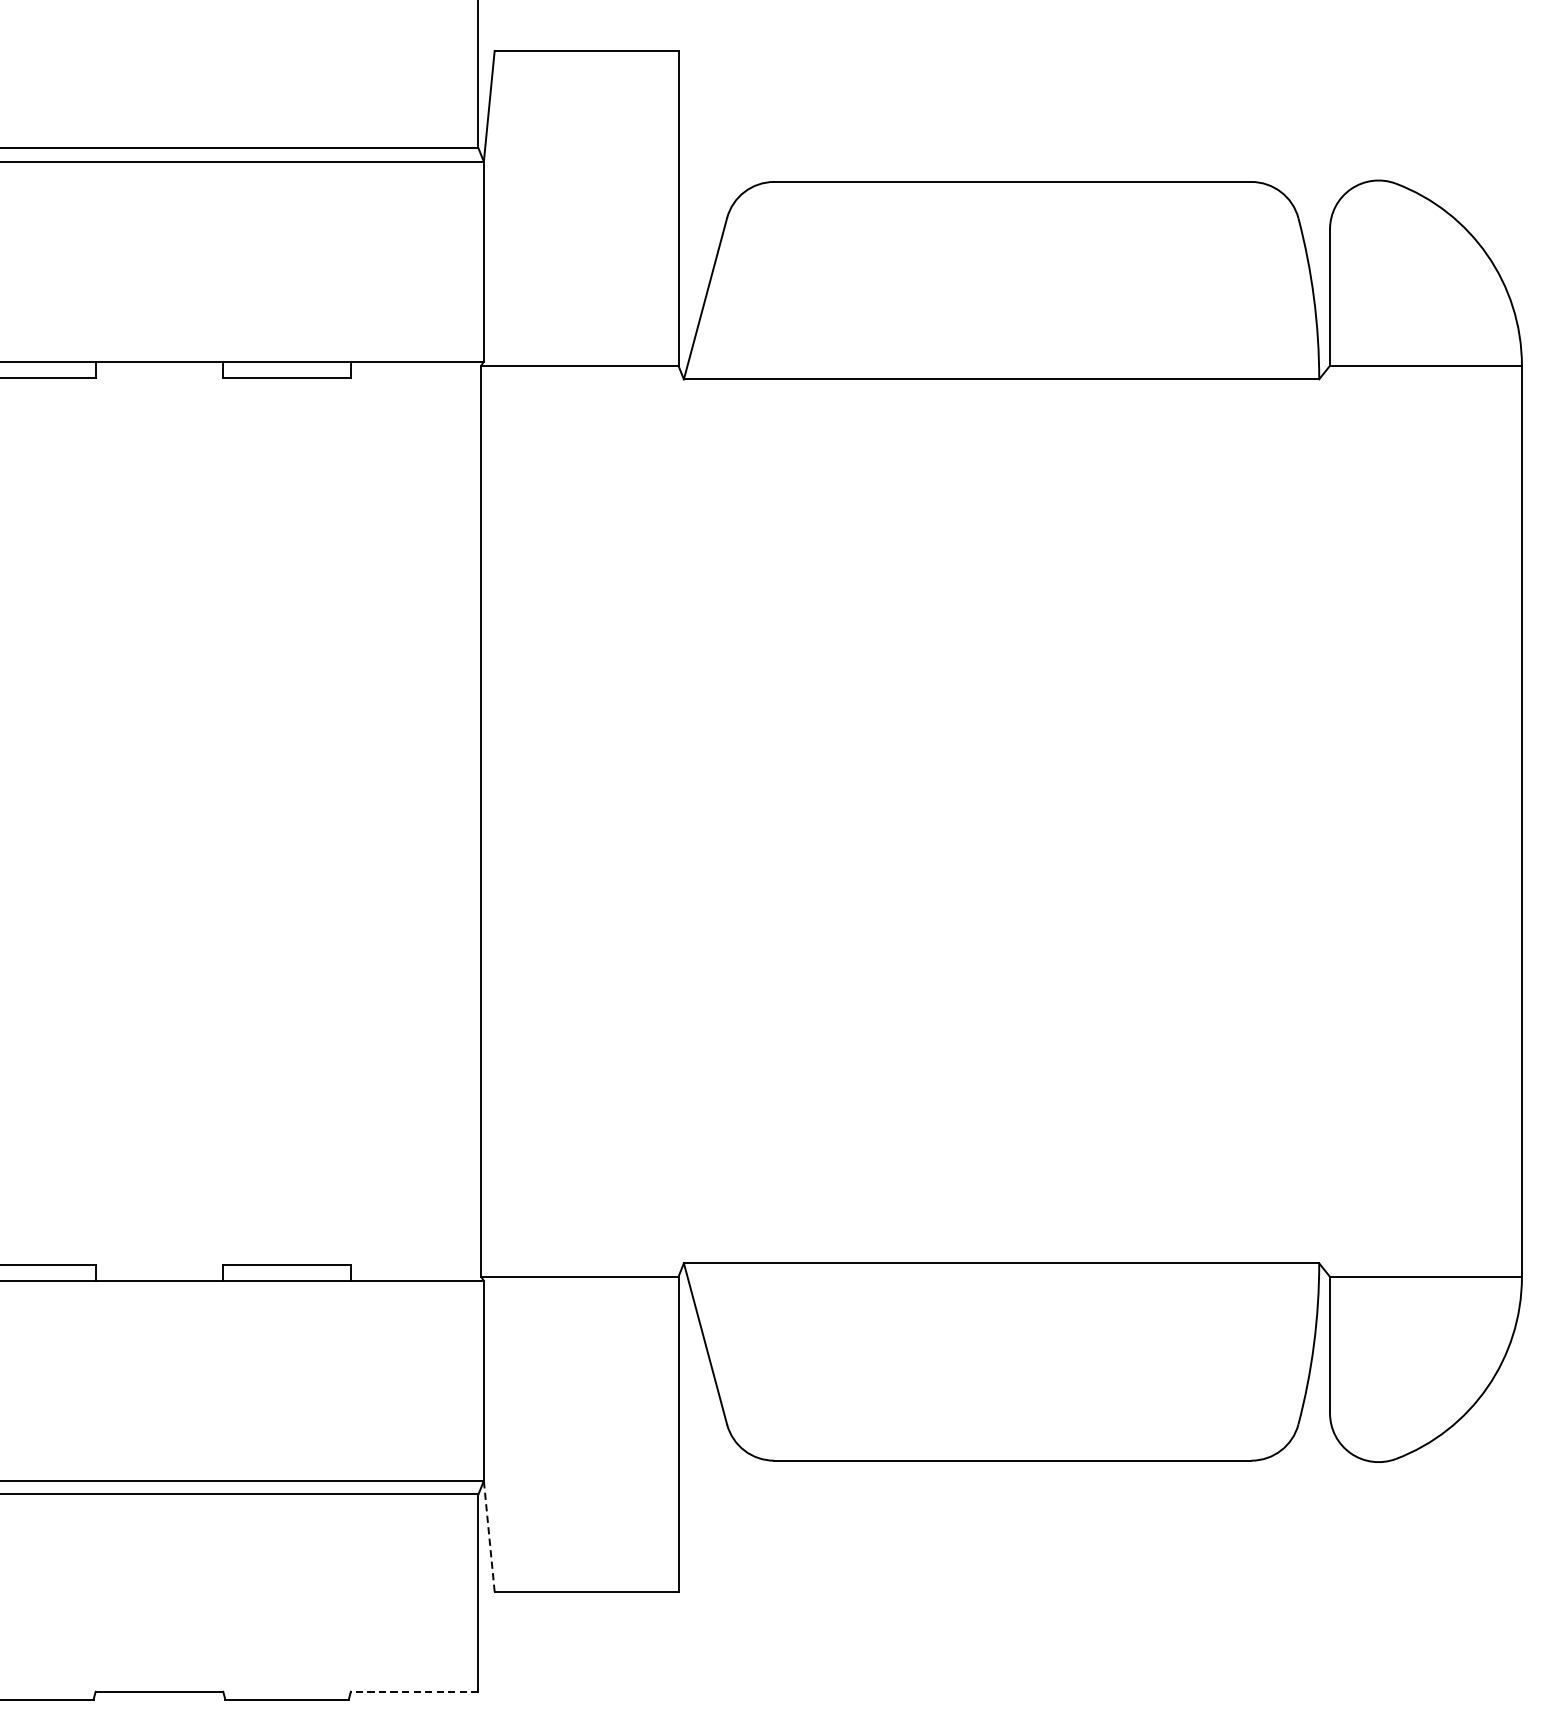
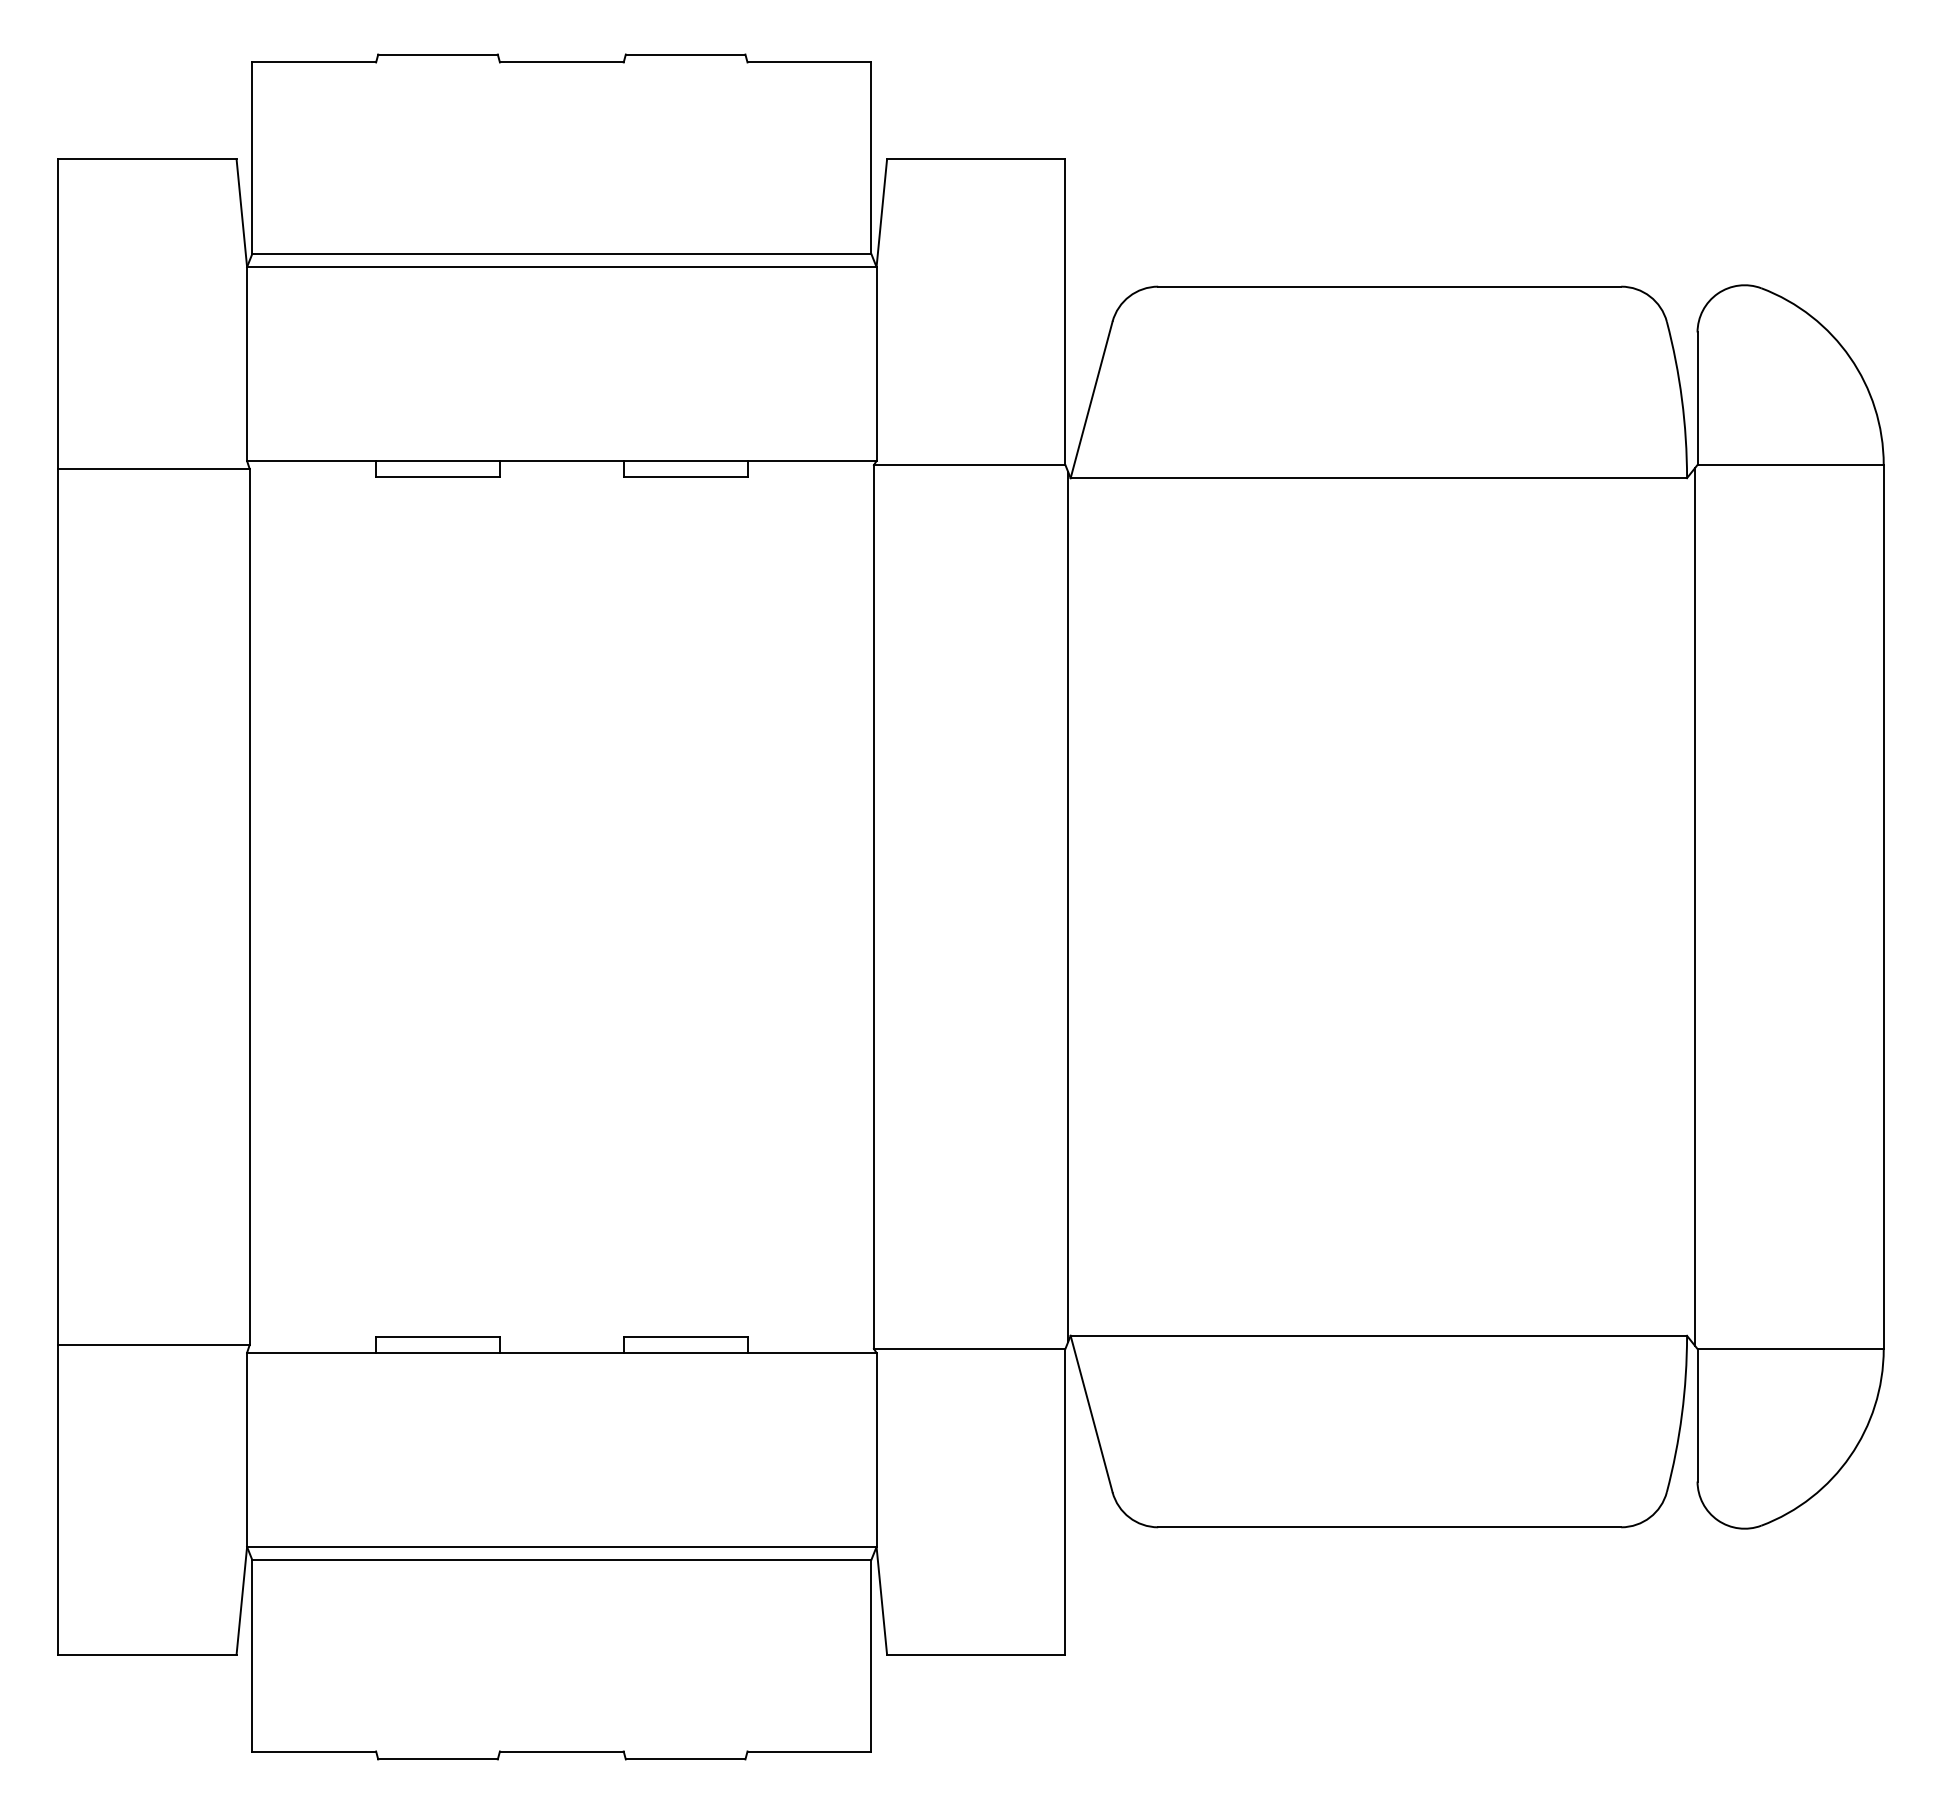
line: (681, 820) -> (1068, 906), added
line: (1326, 820) -> (1694, 906), added
line: (488, 1536) -> (881, 1600), dashed -> solid
line: (414, 1691) -> (809, 1751), dashed -> solid

